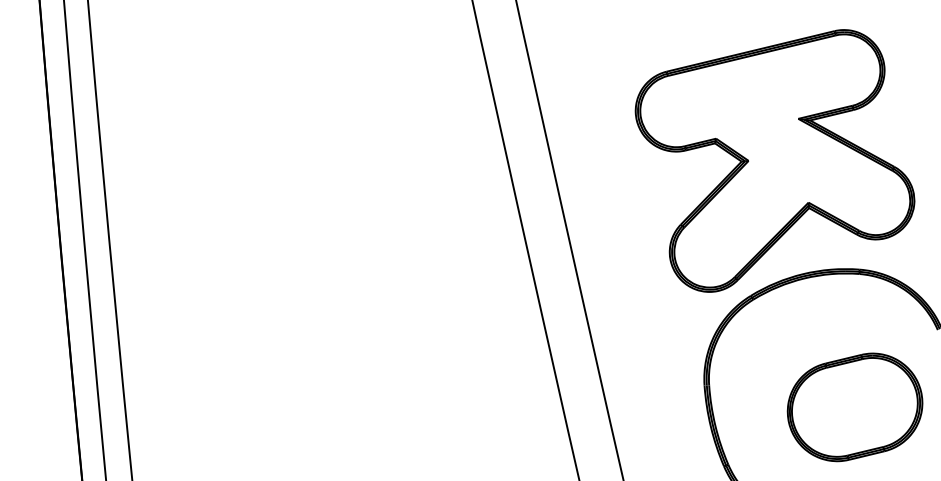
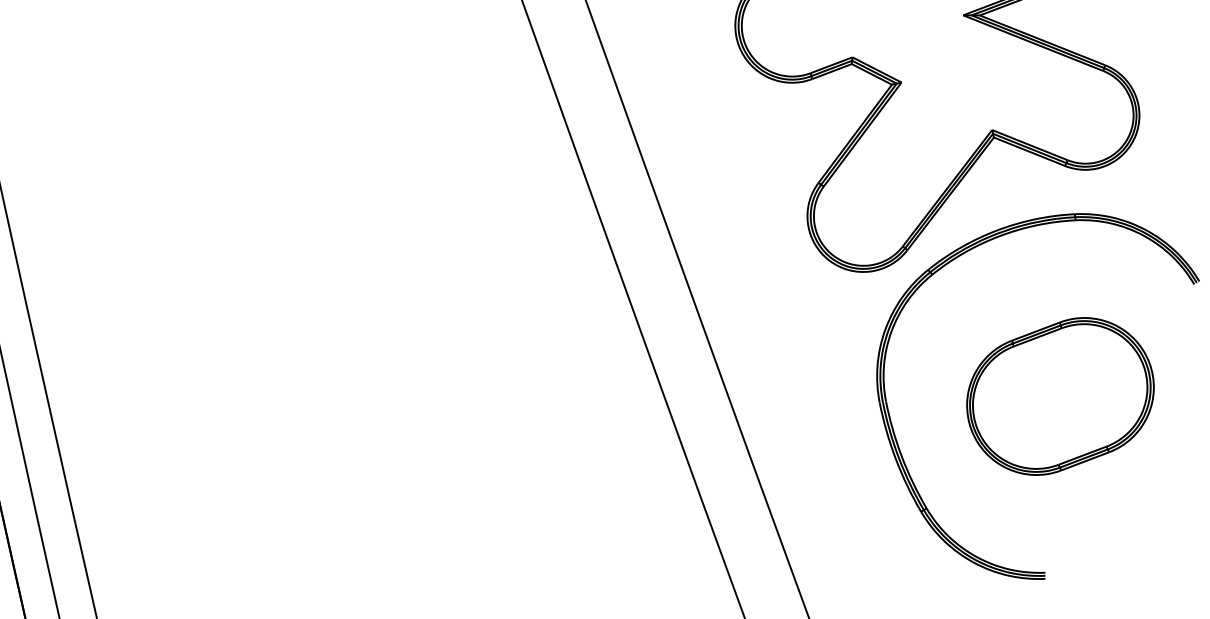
part: (854, 407) -> (1059, 396), moved

